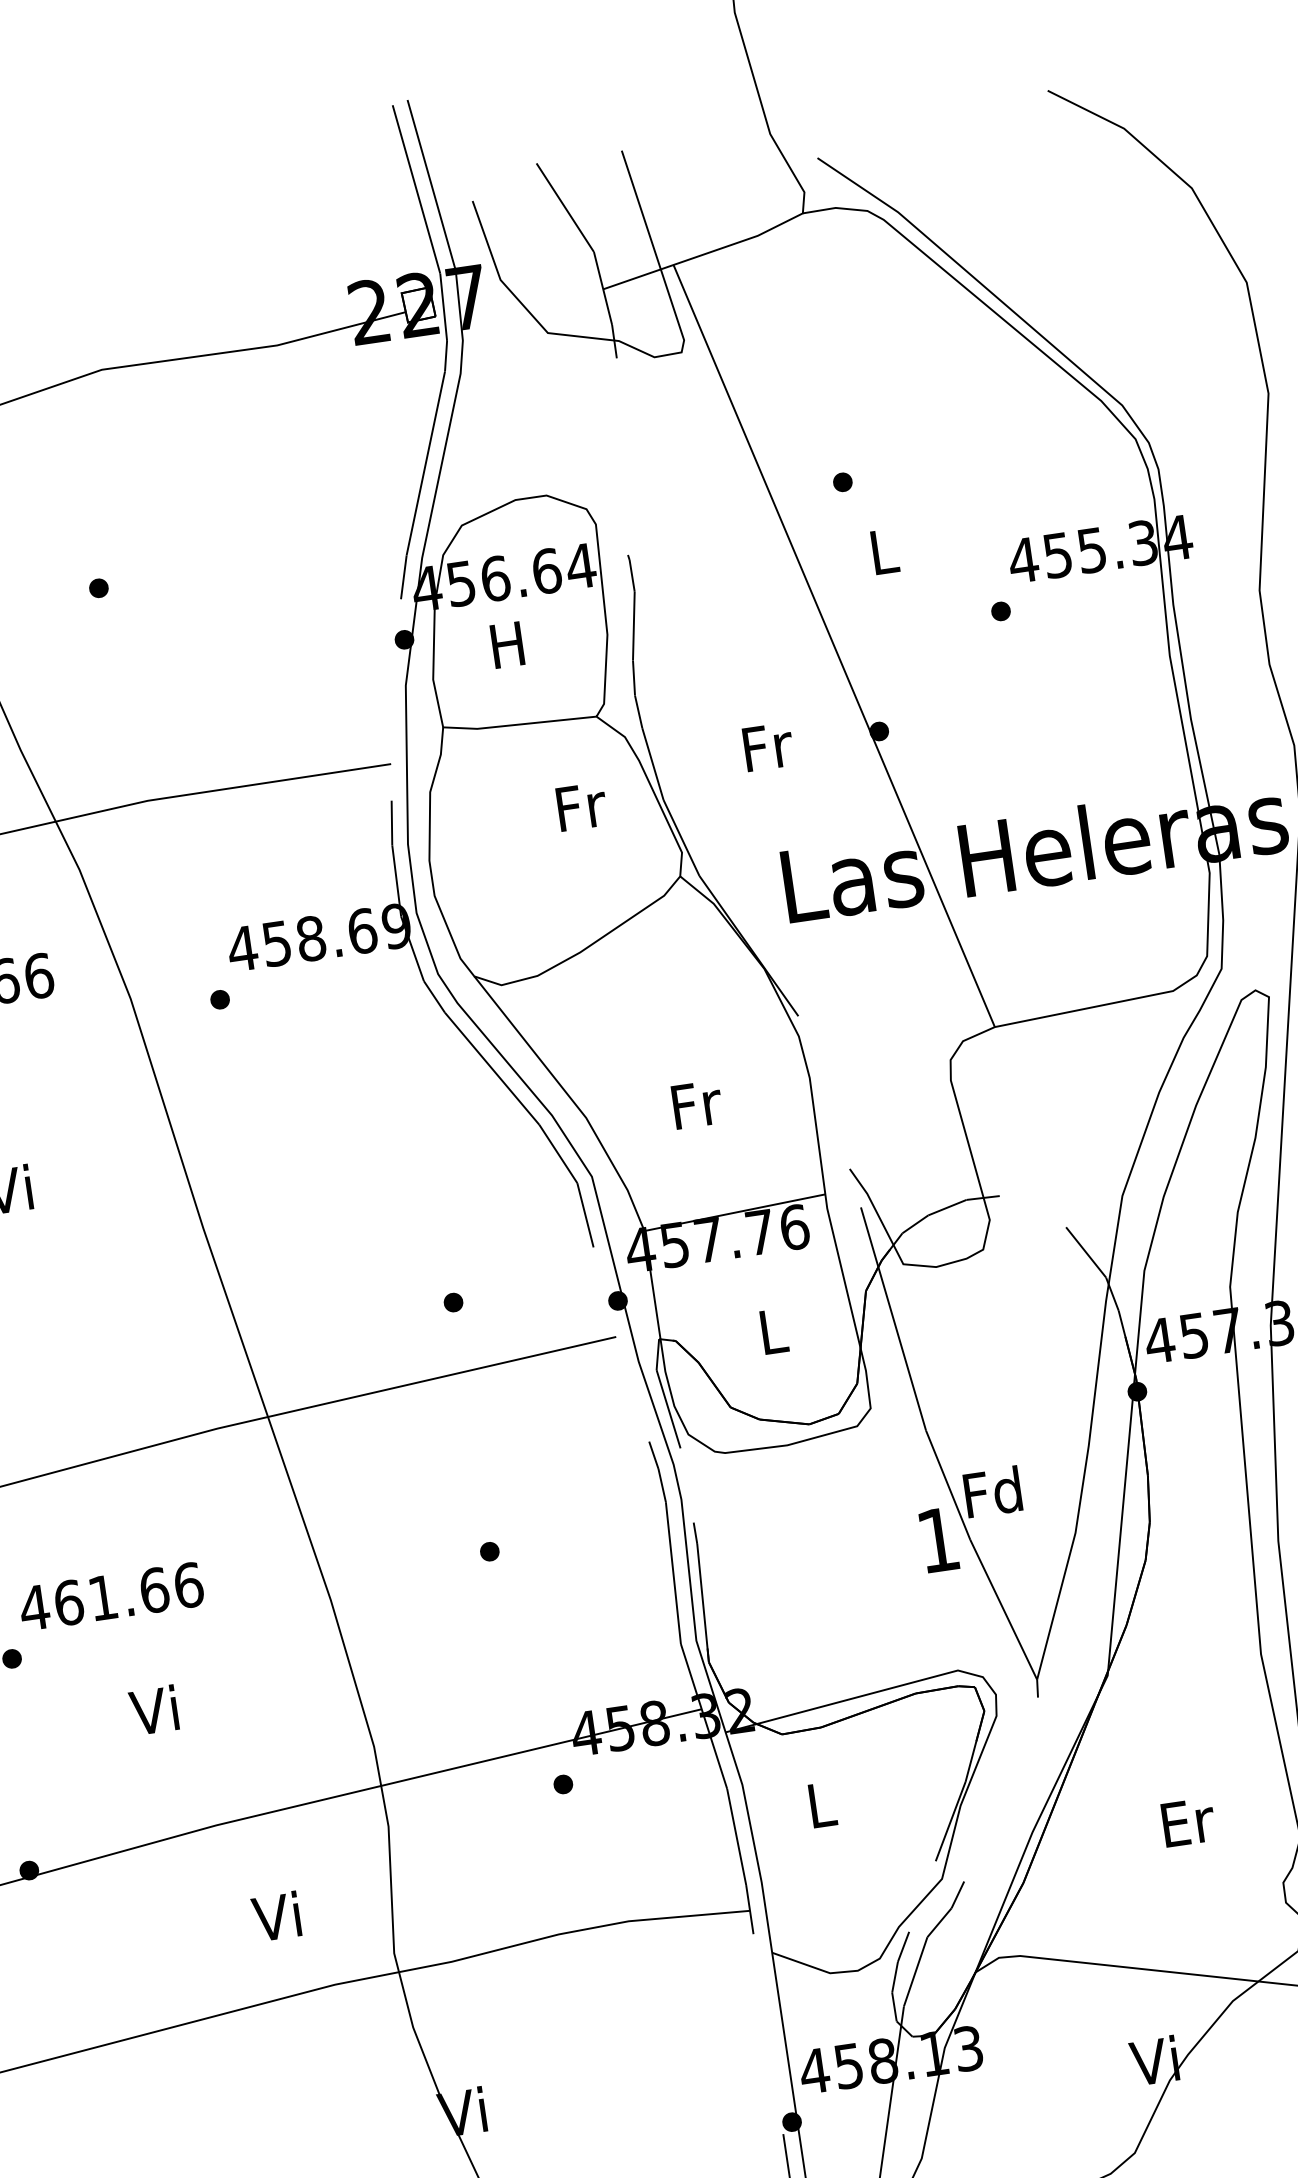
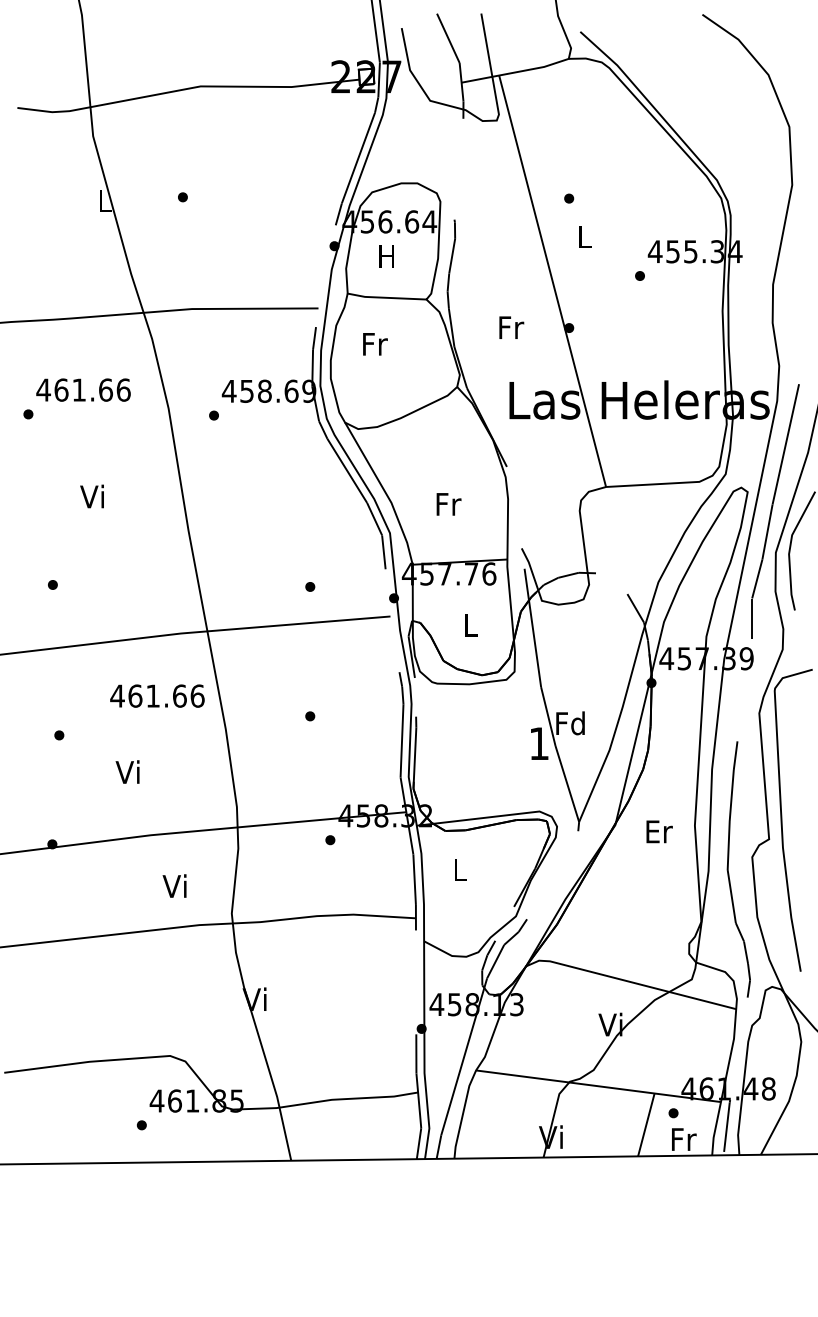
text: (582, 807) -> (375, 344), moved
text: (111, 1595) -> (157, 695), moved
text: (1188, 1821) -> (659, 831), moved

